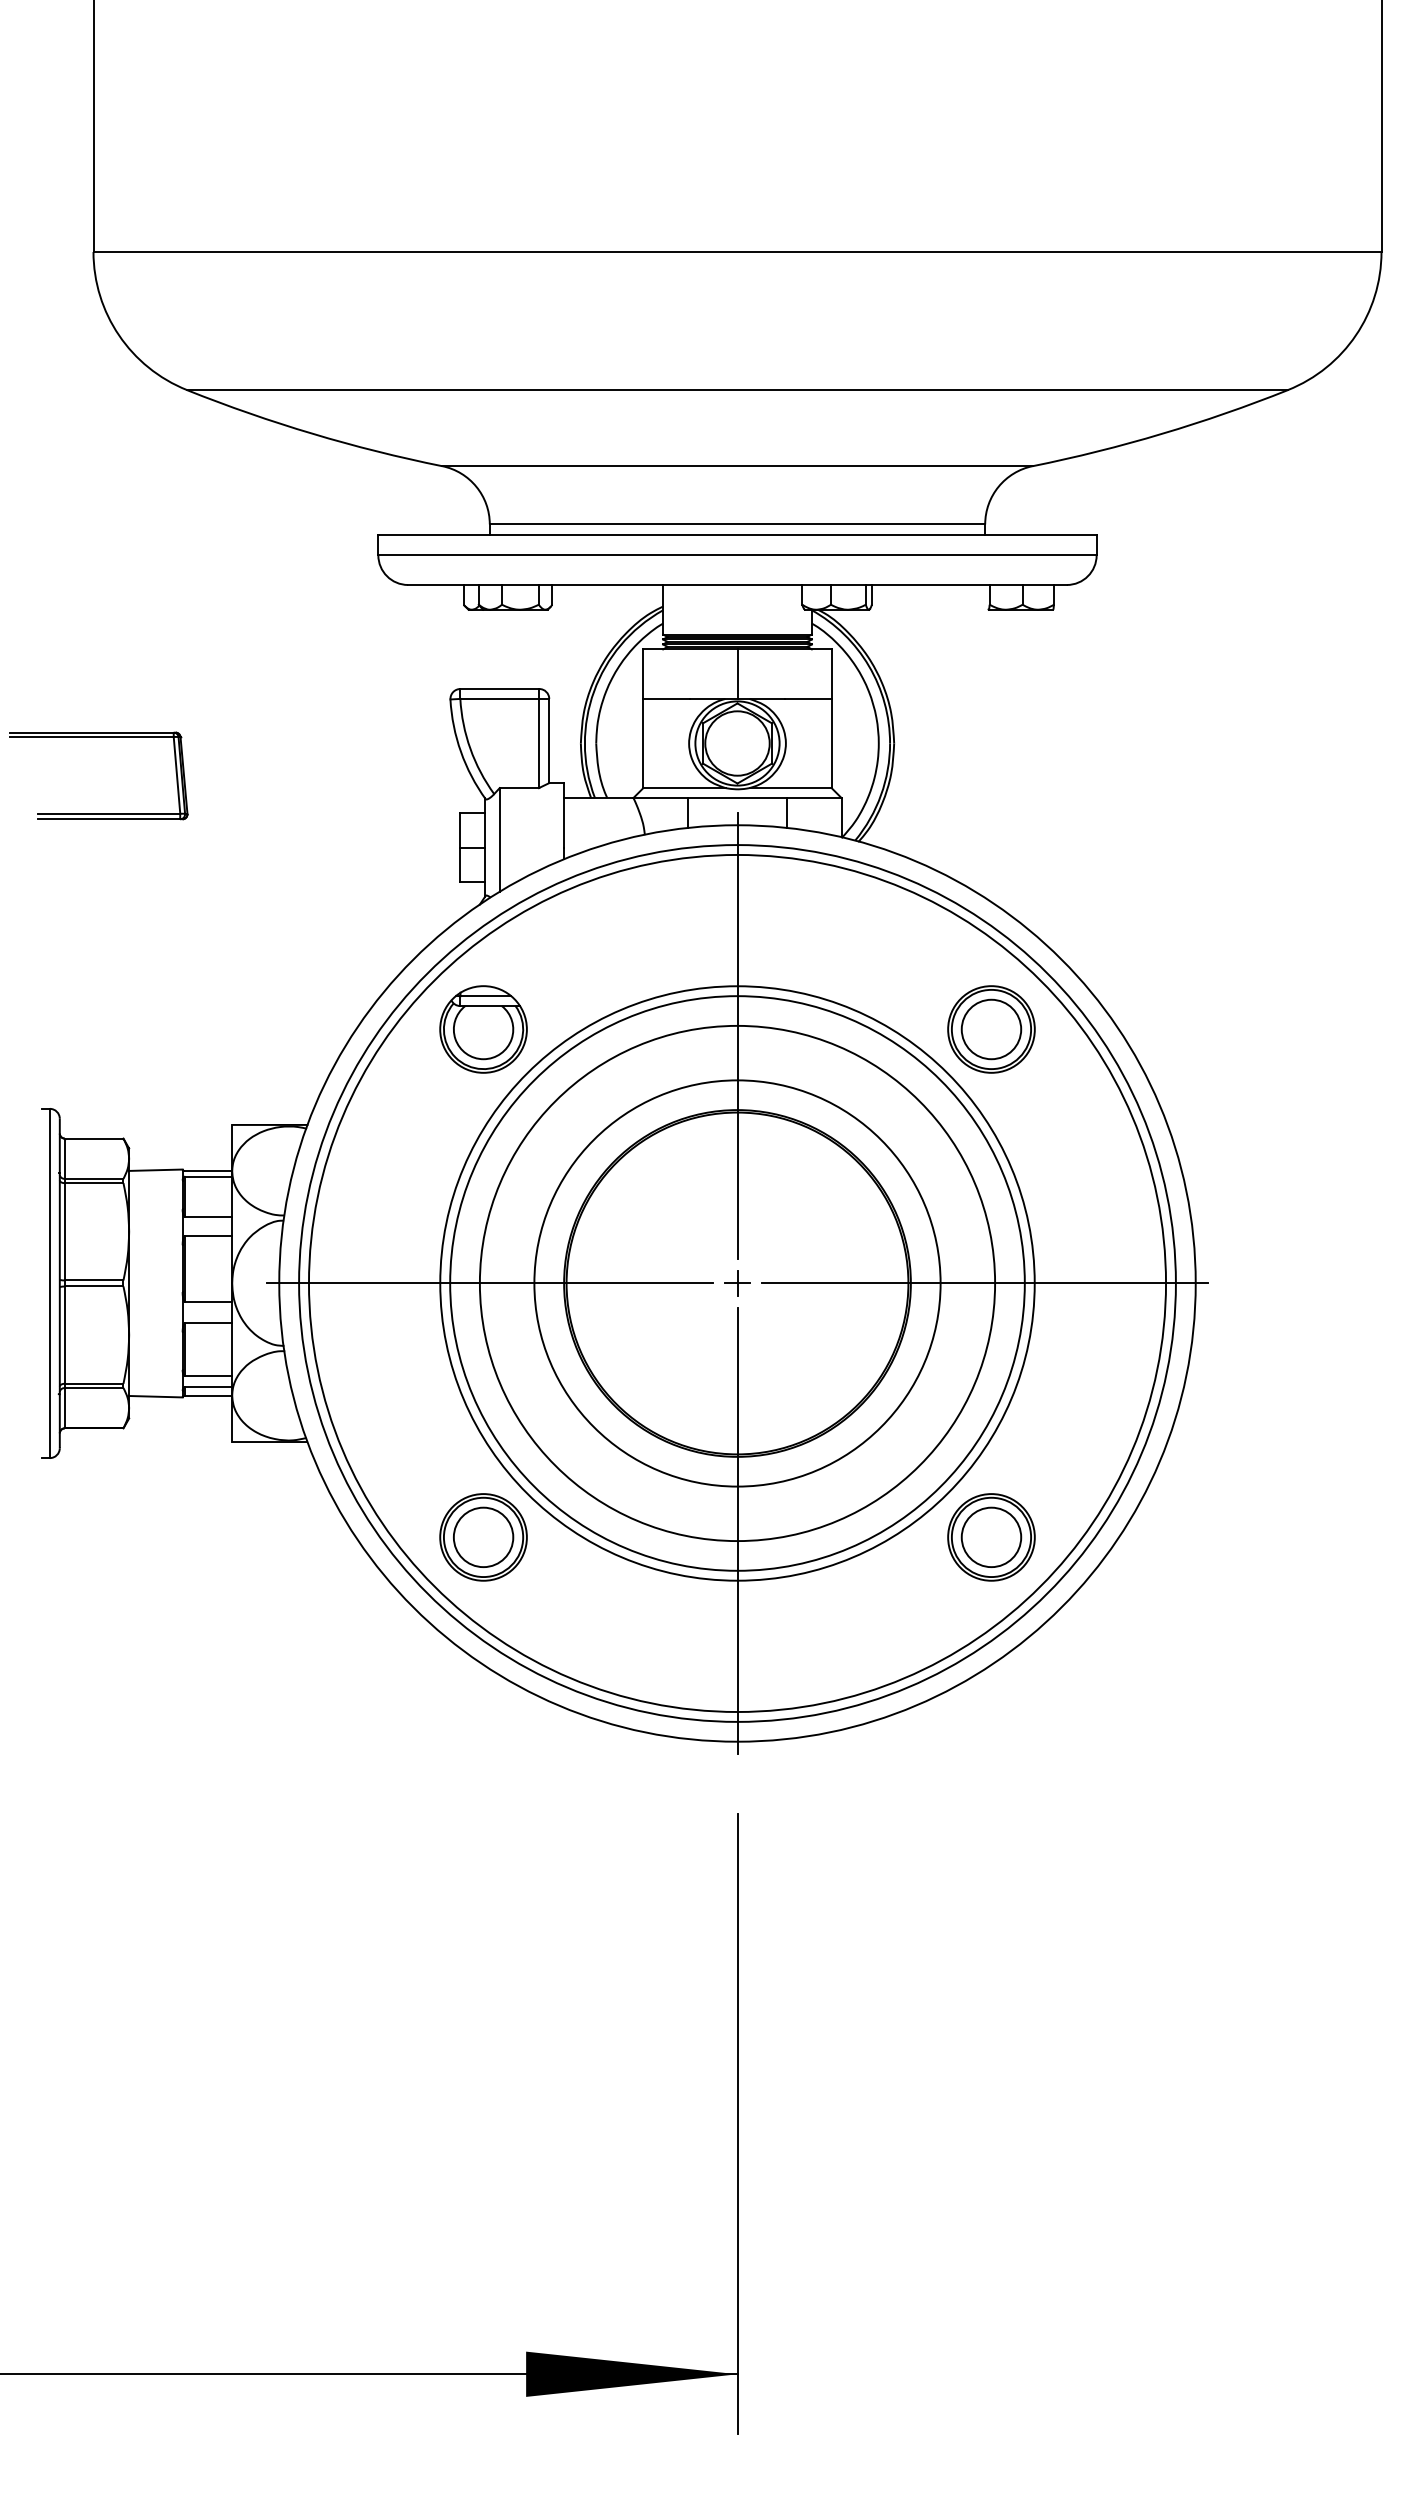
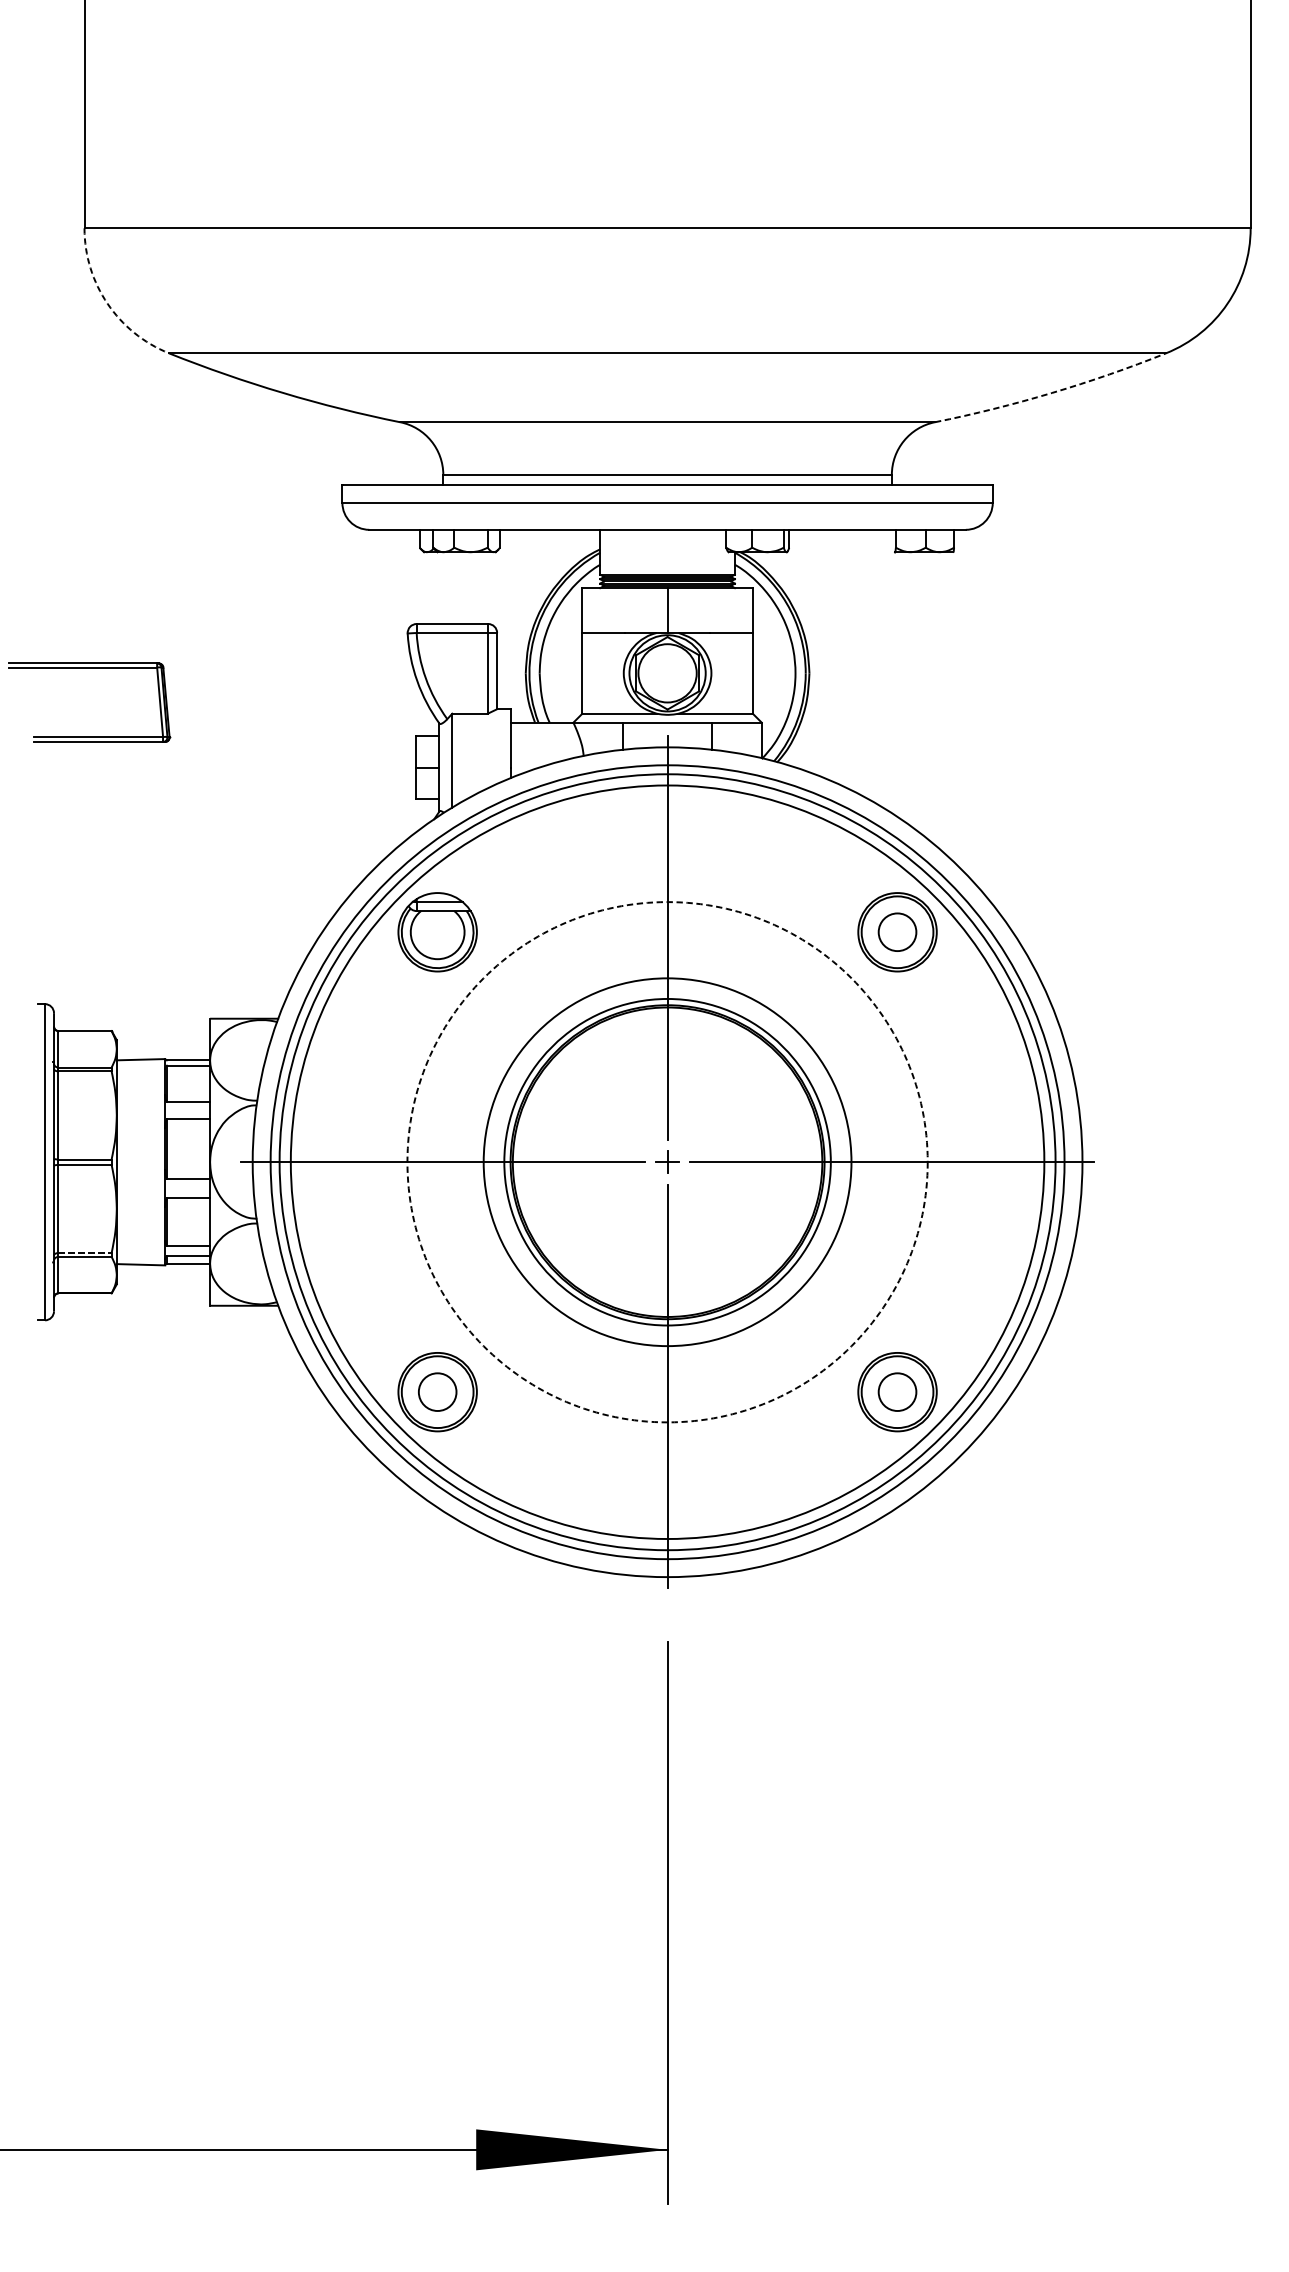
arc: (119, 335) -> (108, 303), solid -> dashed
arc: (1162, 433) -> (1052, 392), solid -> dashed
circle: (991, 1029) -> (897, 932), size x0.7
circle: (737, 1283) -> (667, 1162), size x0.7
circle: (737, 1283) -> (667, 1162), size x1.4
circle: (737, 1283) -> (667, 1162), solid -> dashed
line: (94, 1383) -> (85, 1252), solid -> dashed
circle: (483, 1537) -> (437, 1392), size x0.7
circle: (991, 1537) -> (897, 1392), size x0.7

